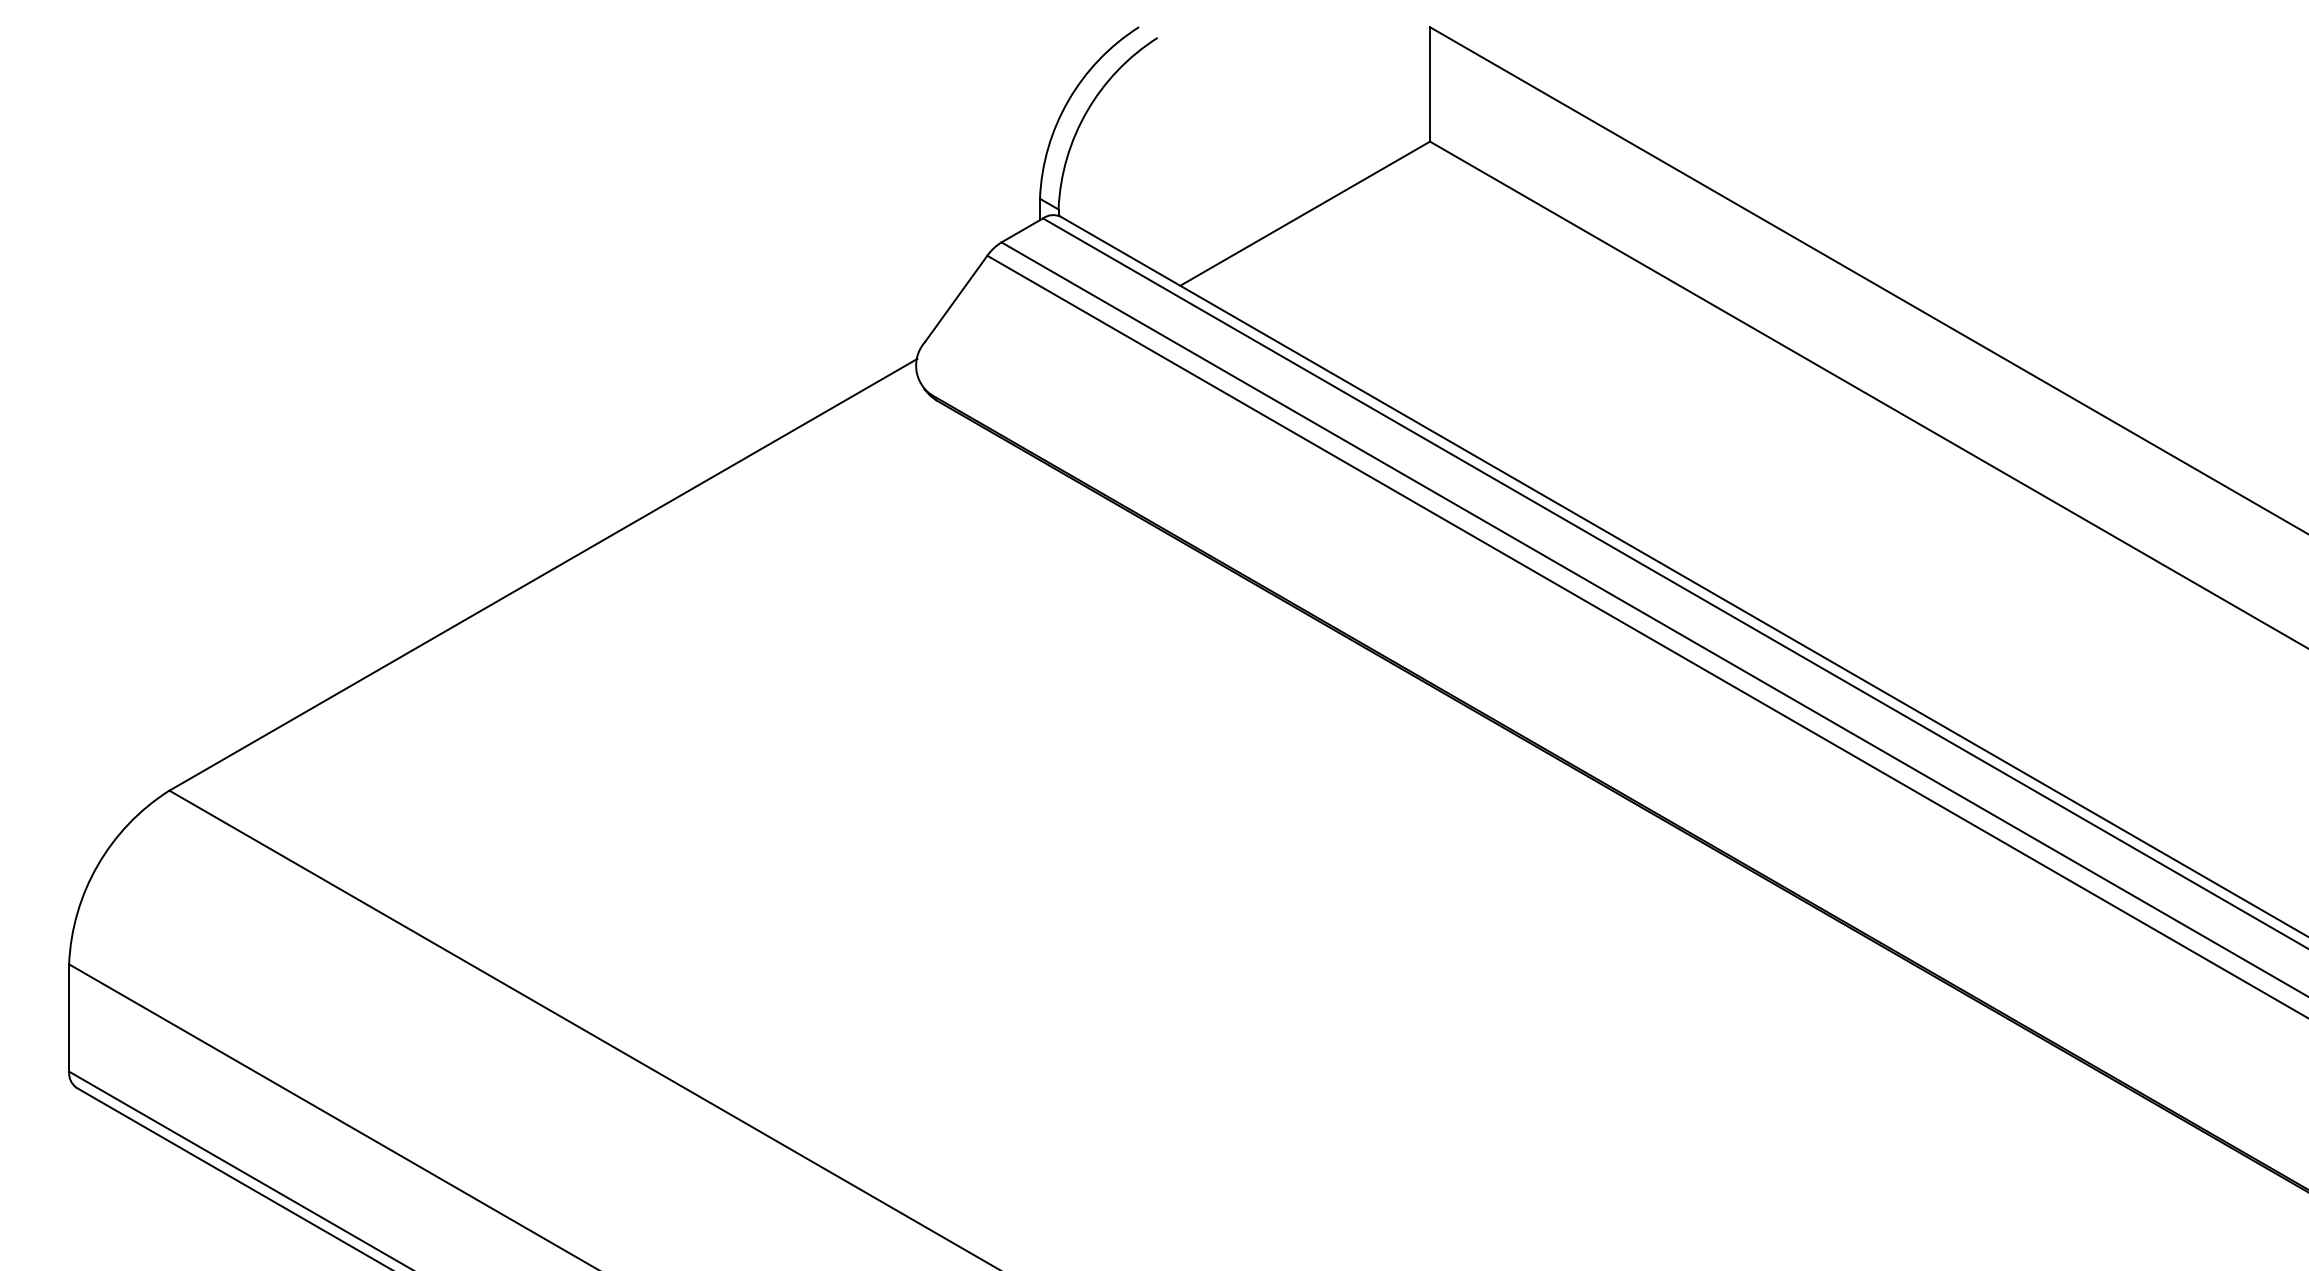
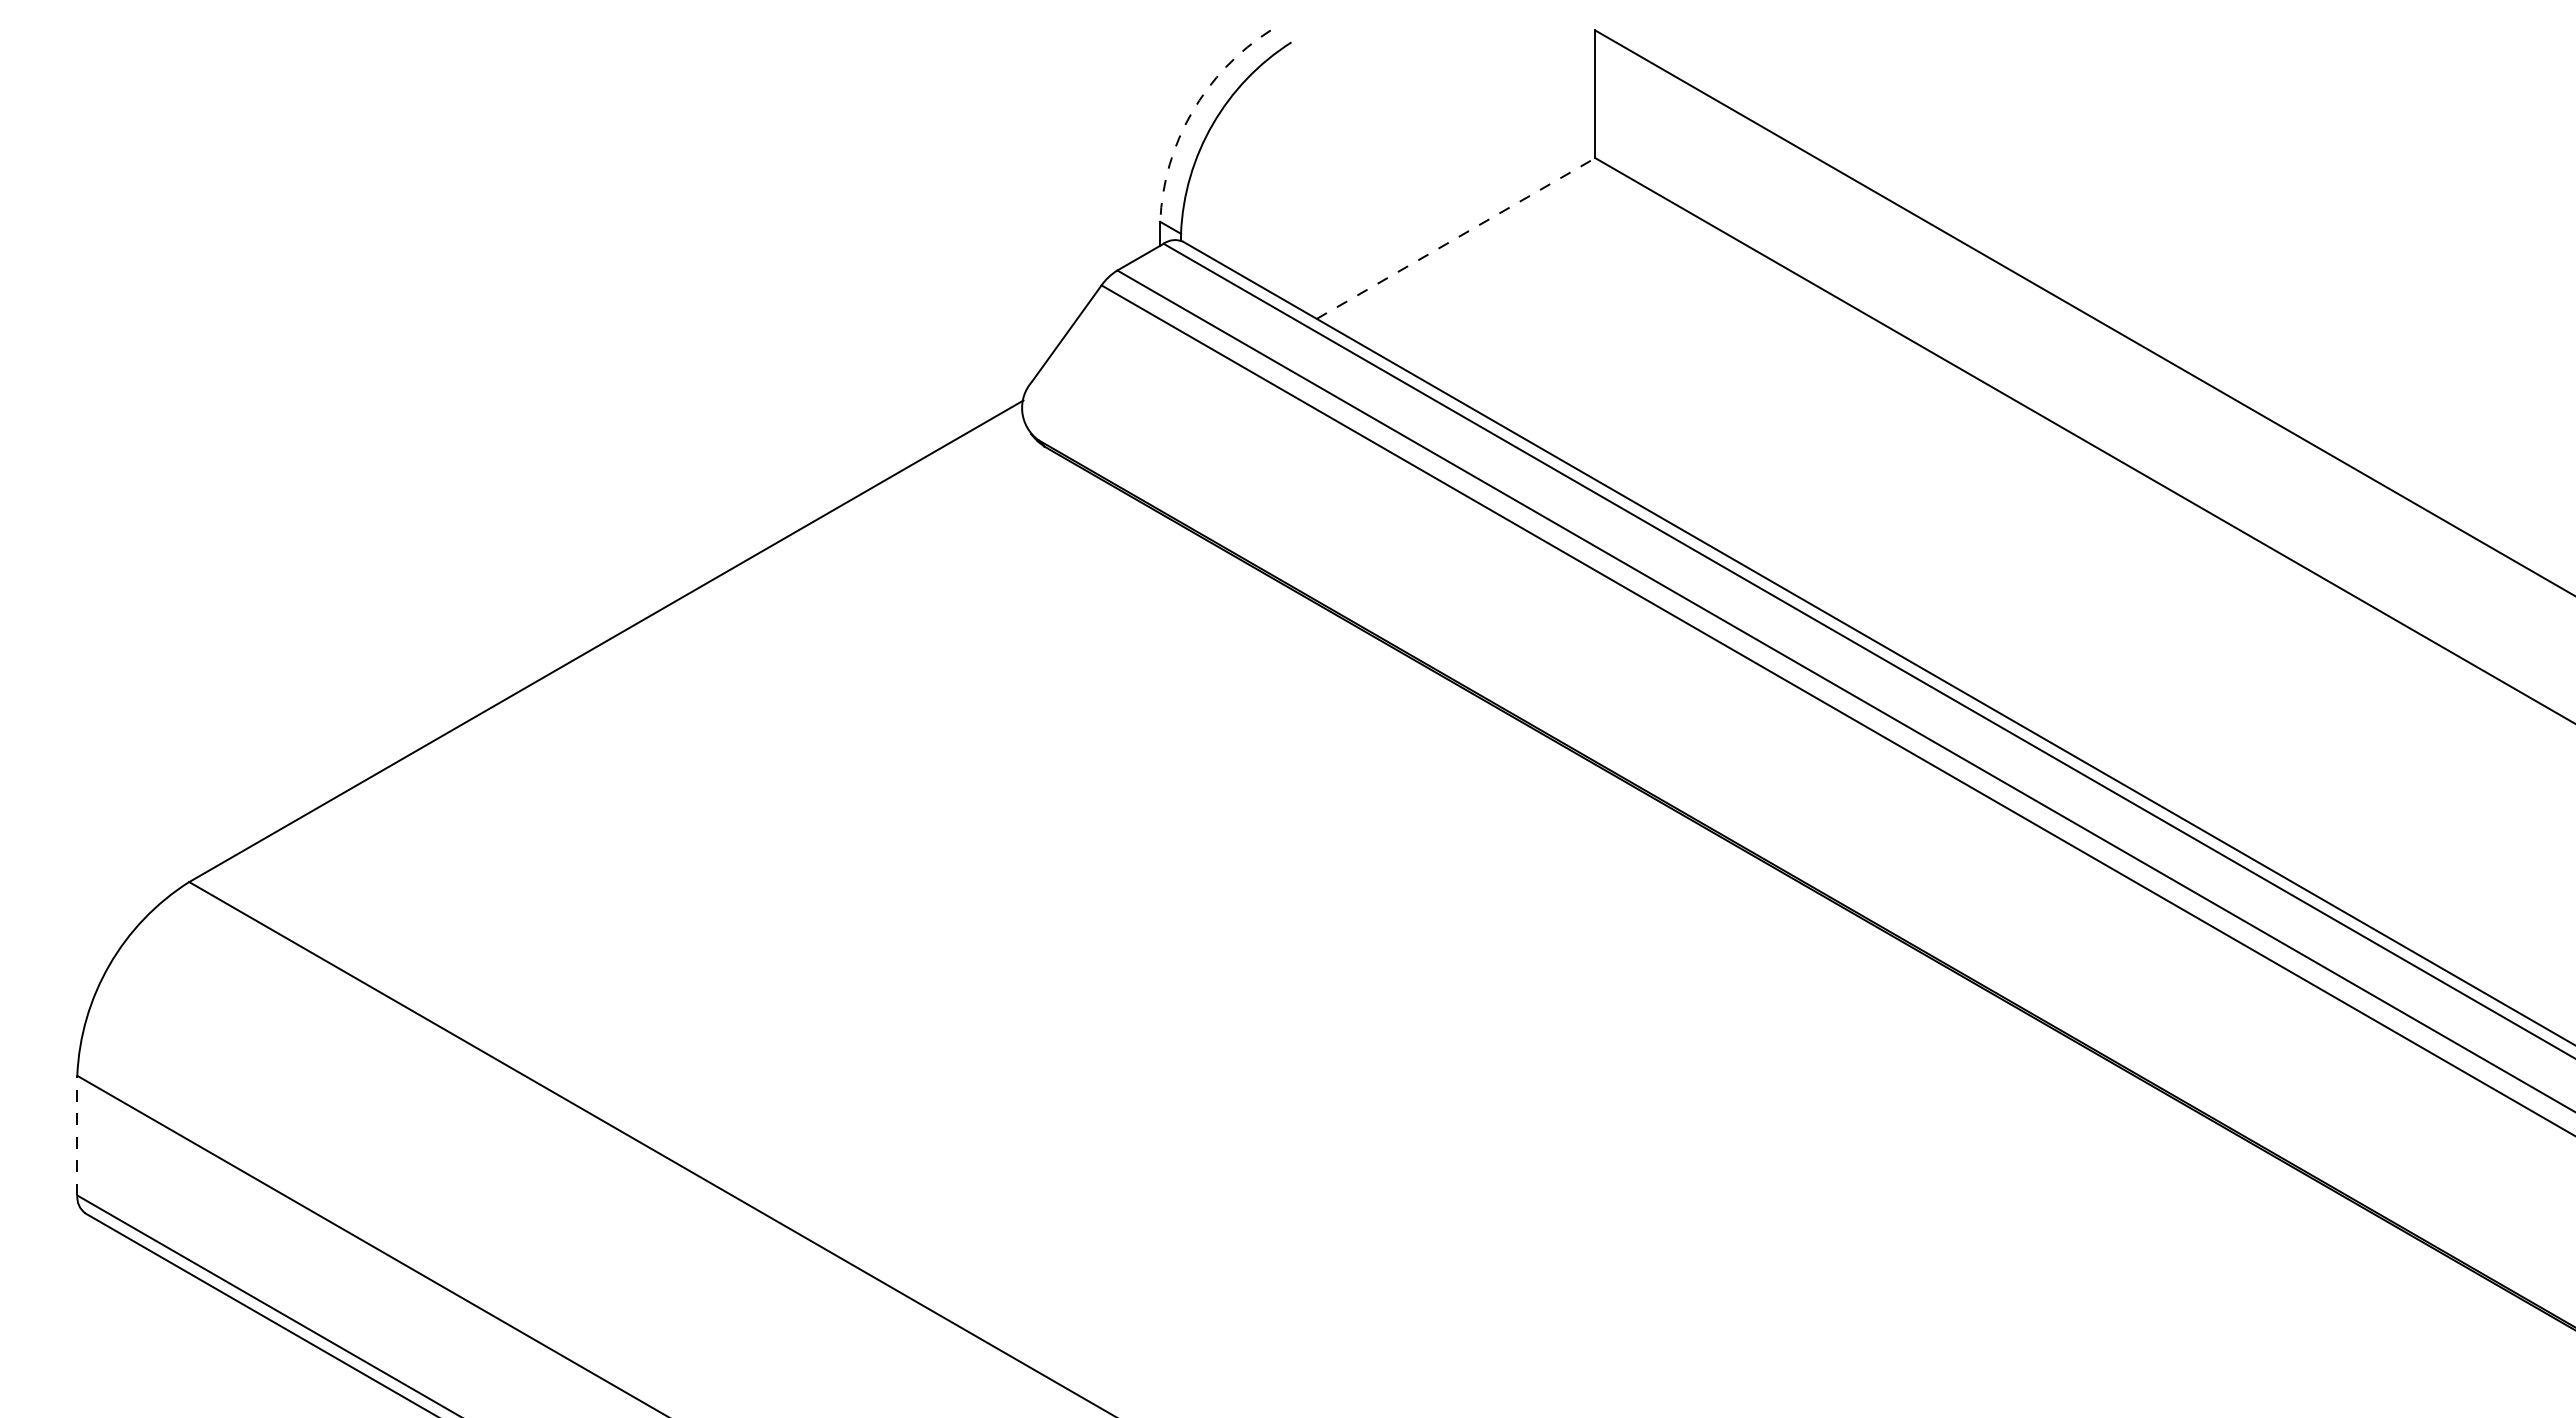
arc: (1067, 100) -> (1191, 112), solid -> dashed
line: (1305, 213) -> (1456, 238), solid -> dashed
line: (69, 1017) -> (77, 1135), solid -> dashed

